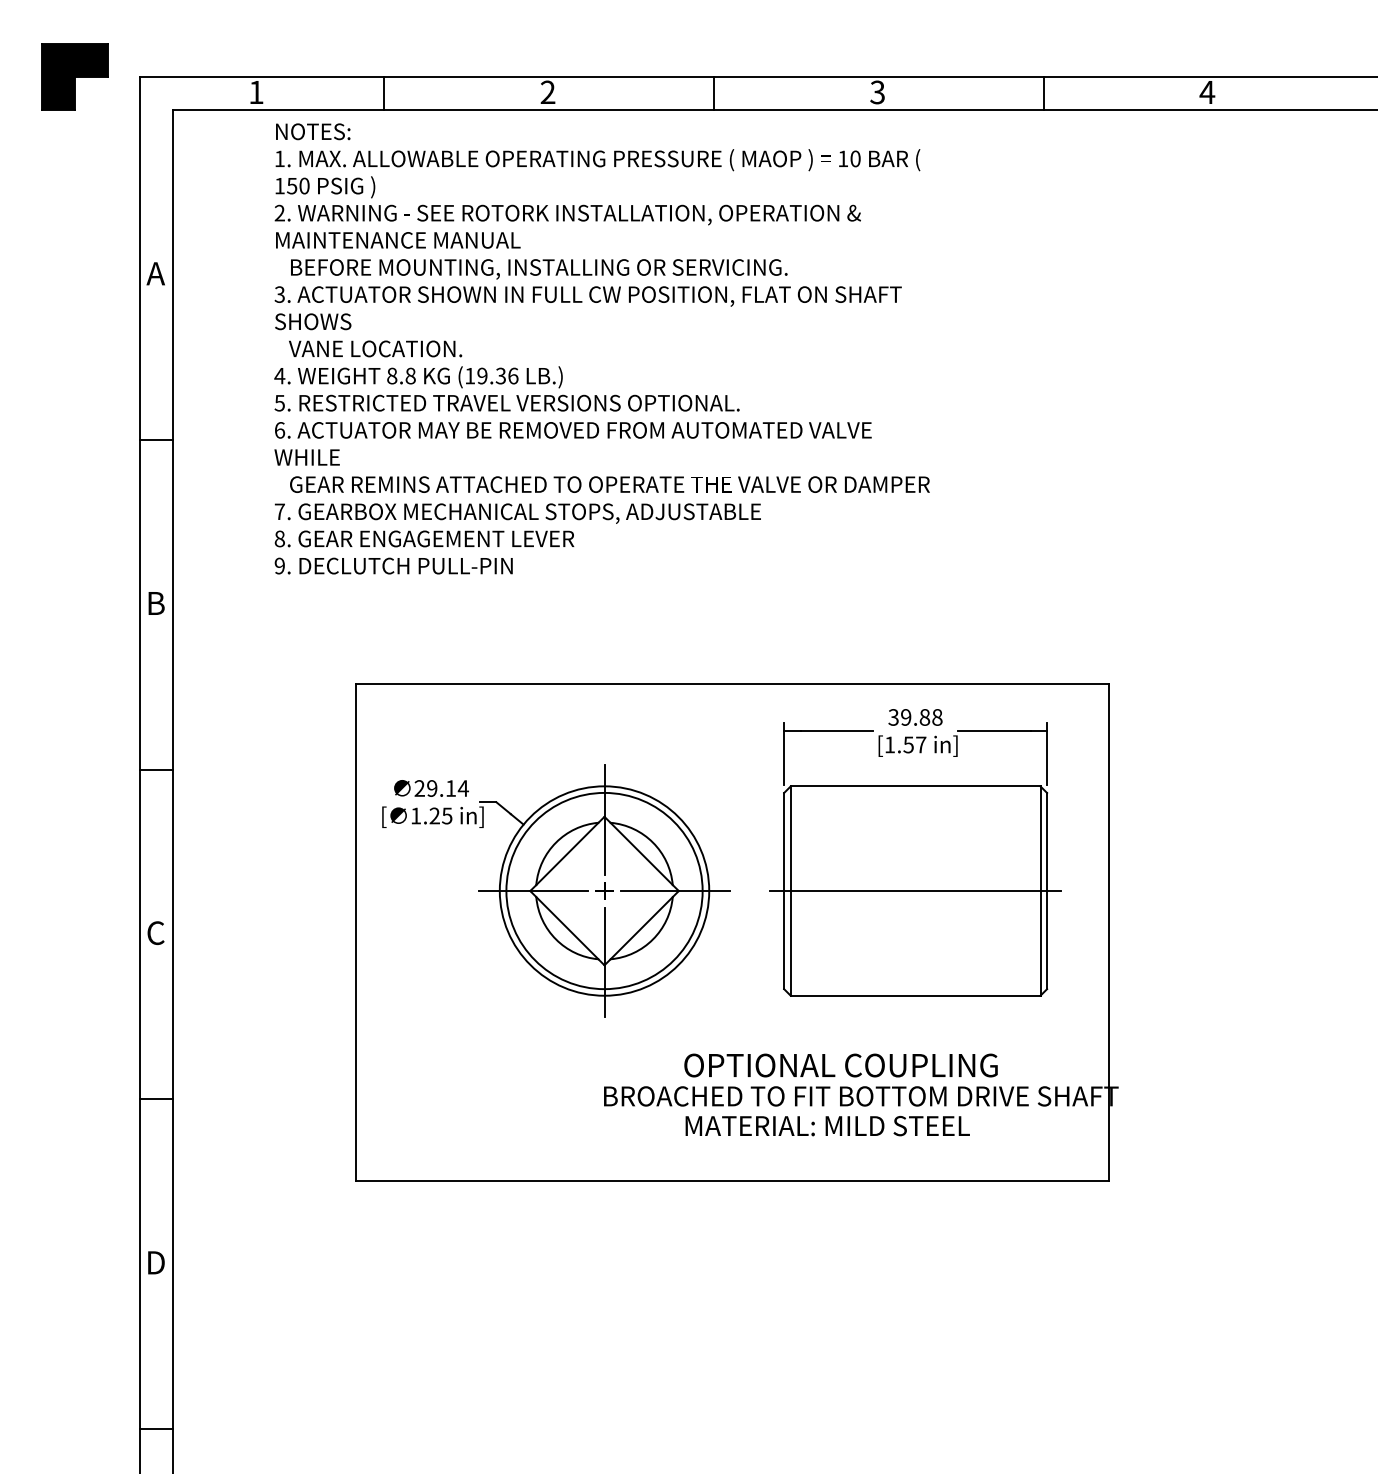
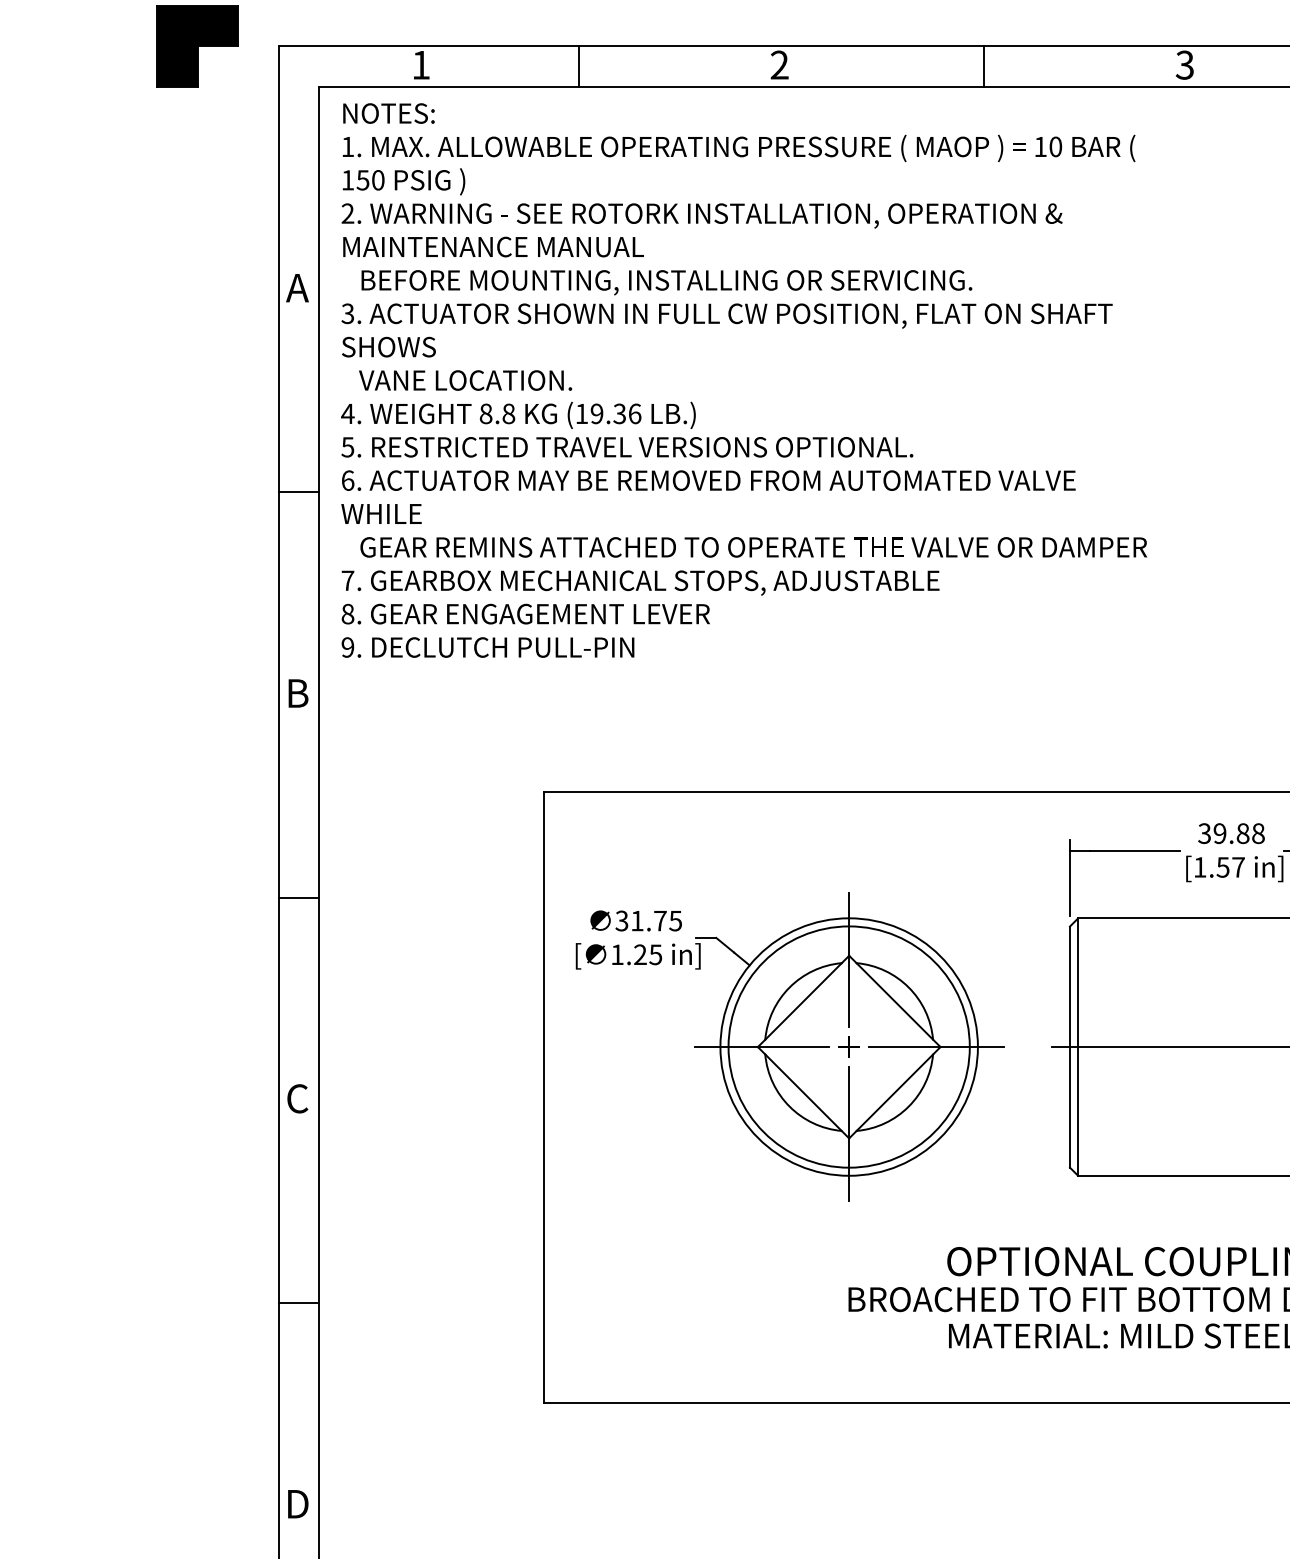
text: (601, 348) -> (743, 379), moved
text: (441, 788) -> (648, 920), 29.14 -> 31.75

